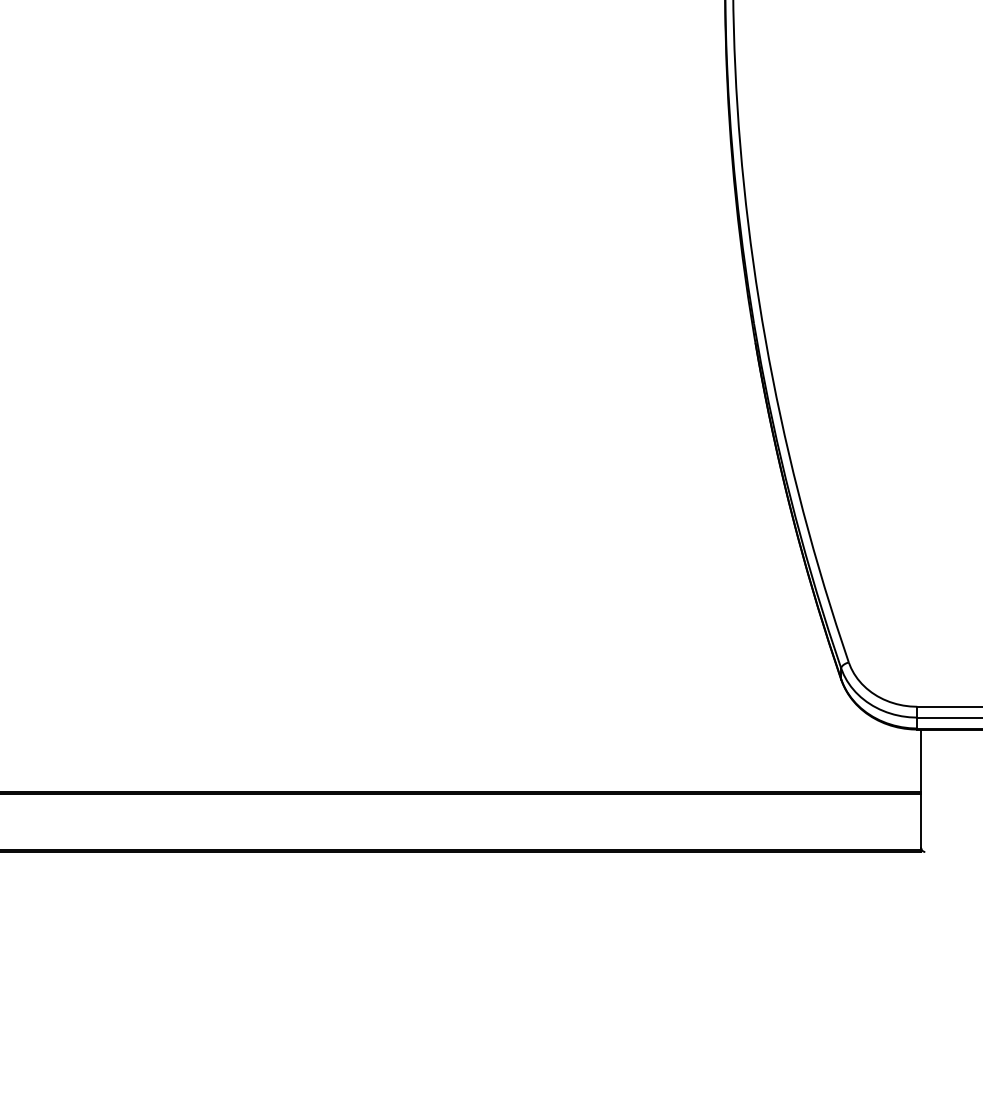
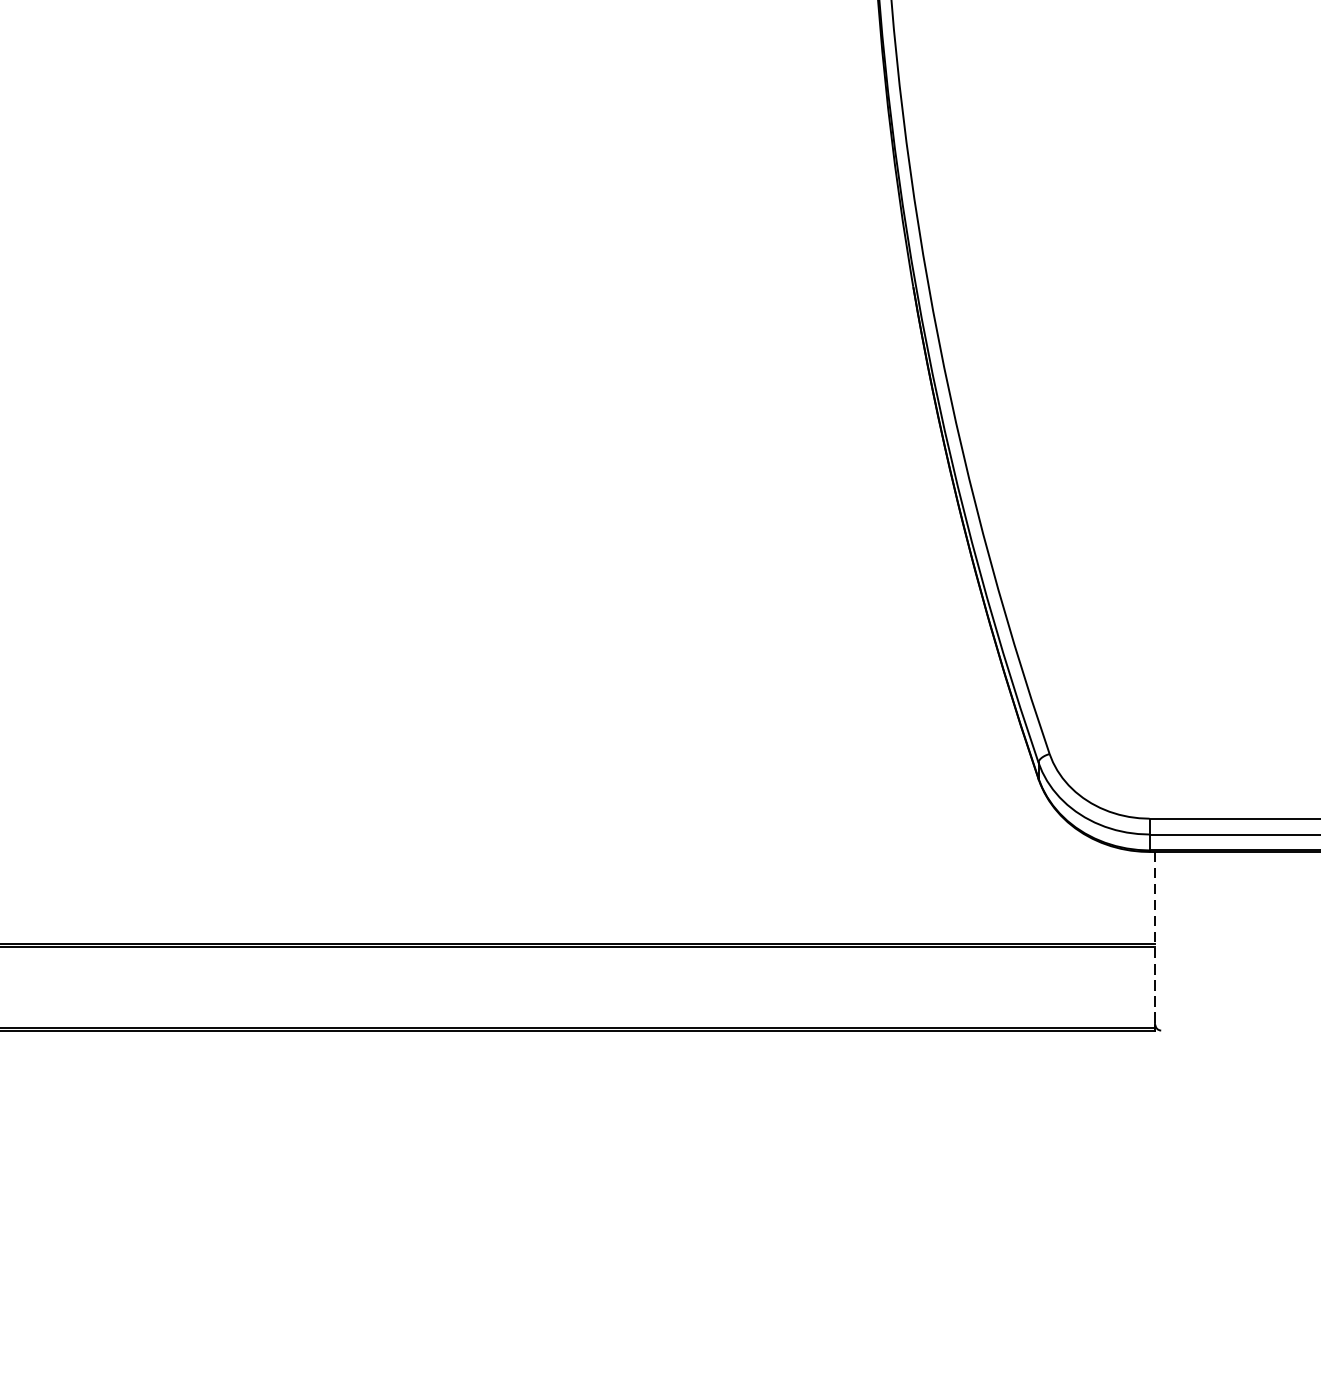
line: (921, 789) -> (1155, 939), solid -> dashed

